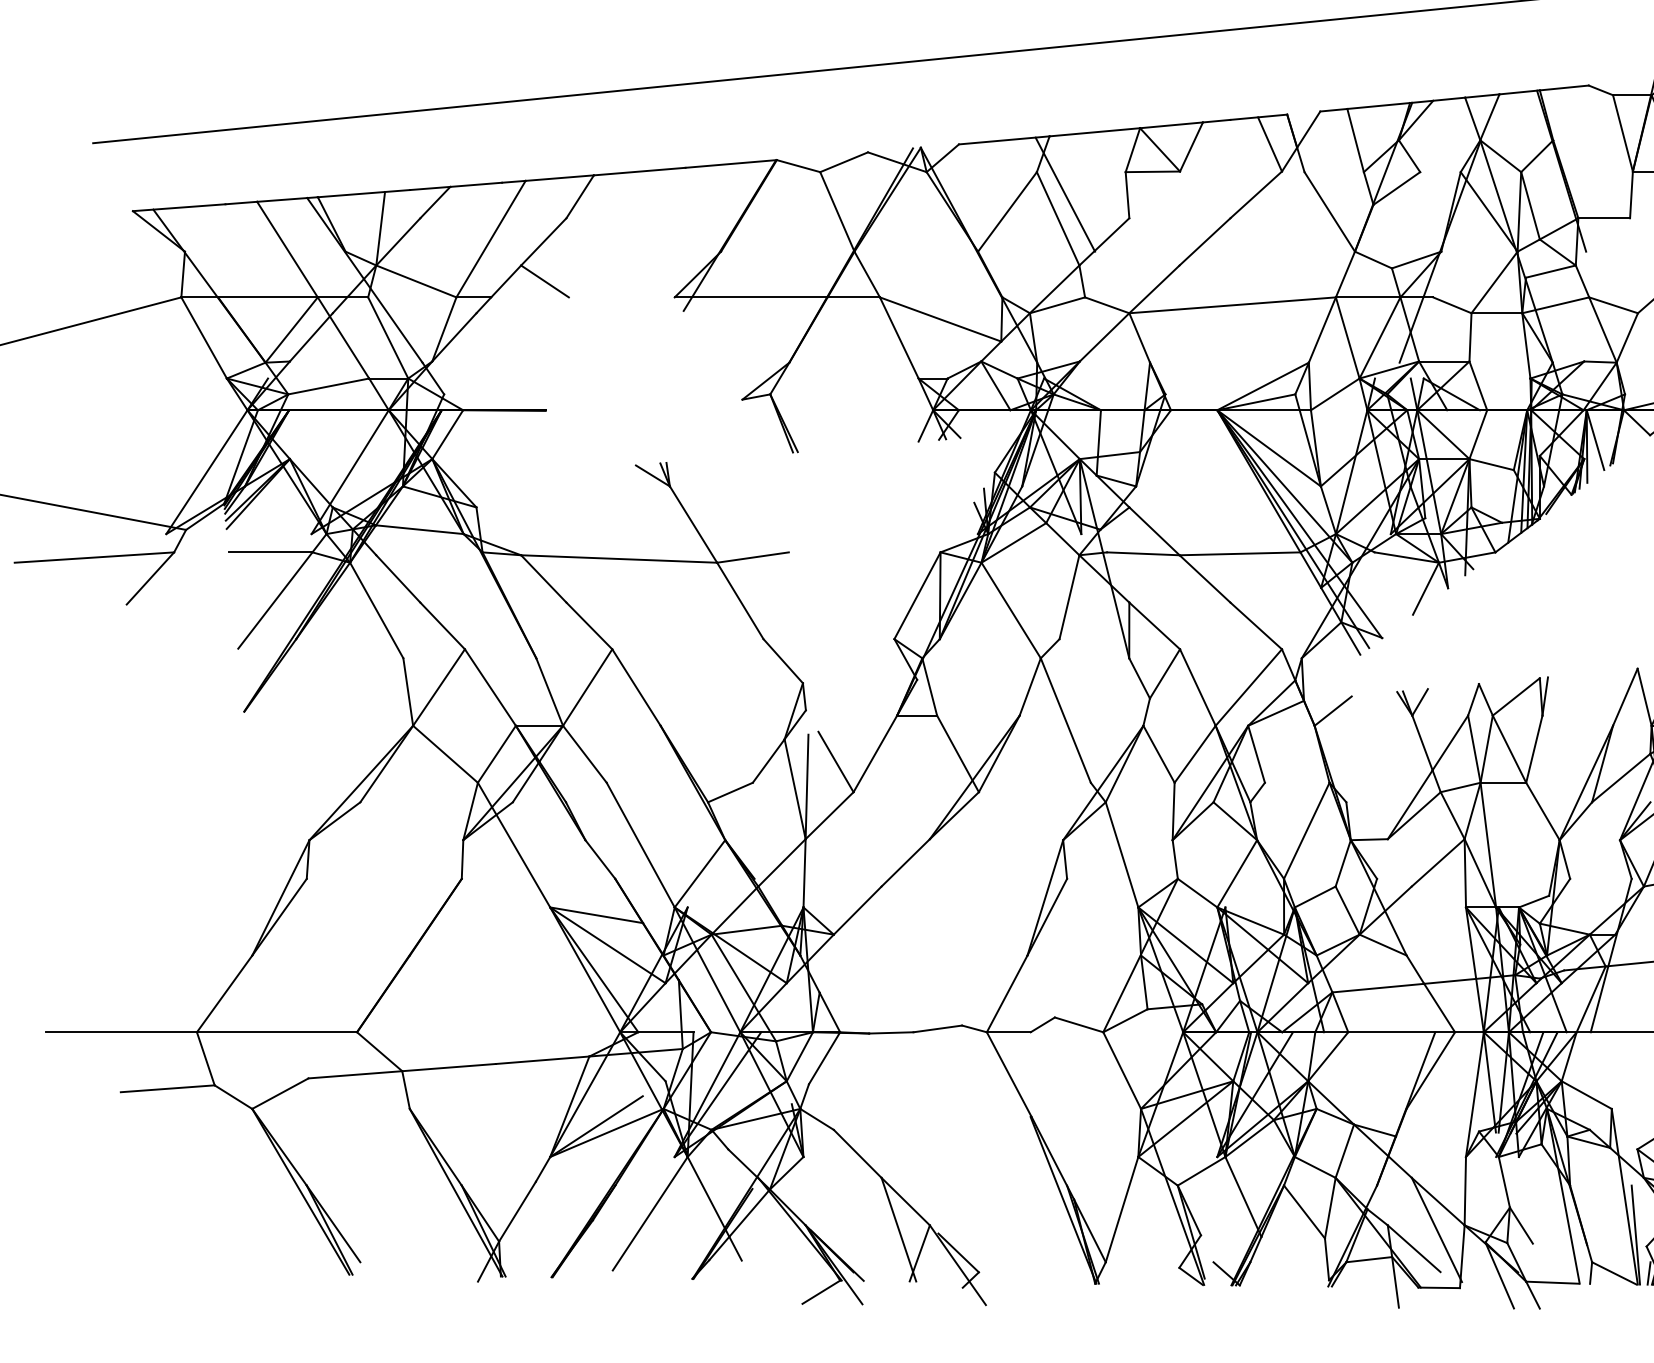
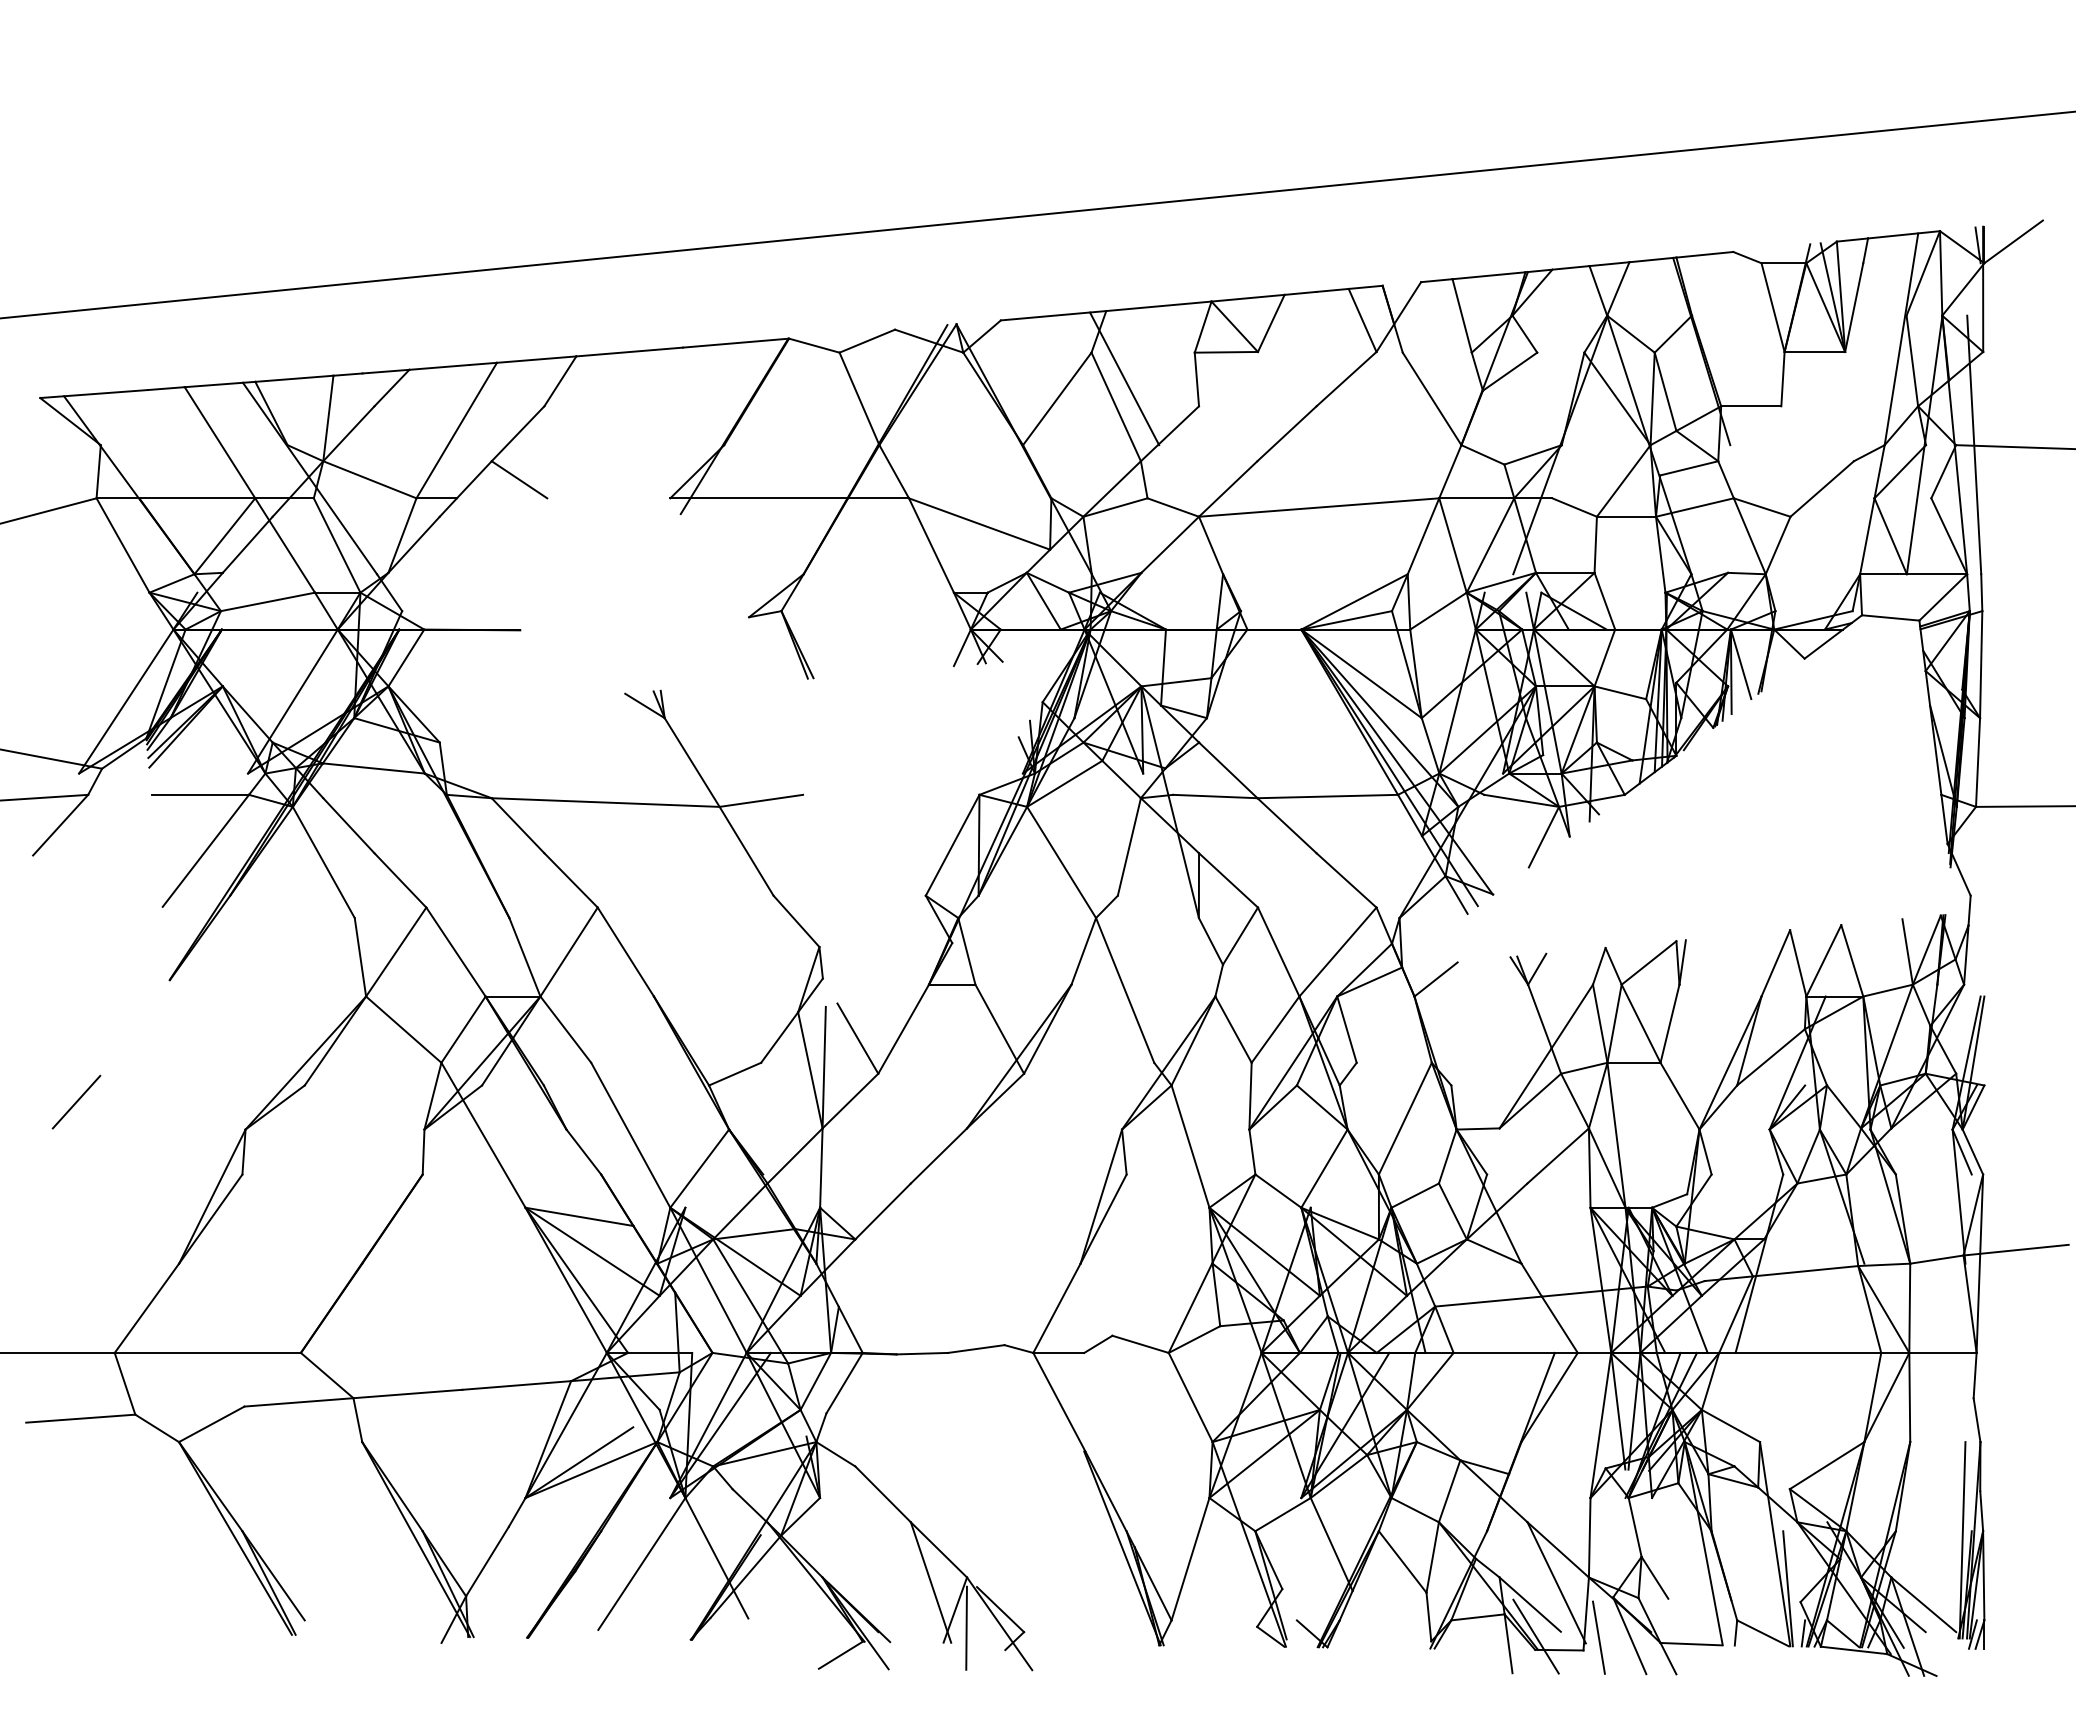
line: (164, 816) -> (76, 1101), added
line: (929, 1268) -> (966, 1627), added
line: (1418, 1276) -> (1535, 1636), added
line: (1472, 1276) -> (1598, 1637), added

